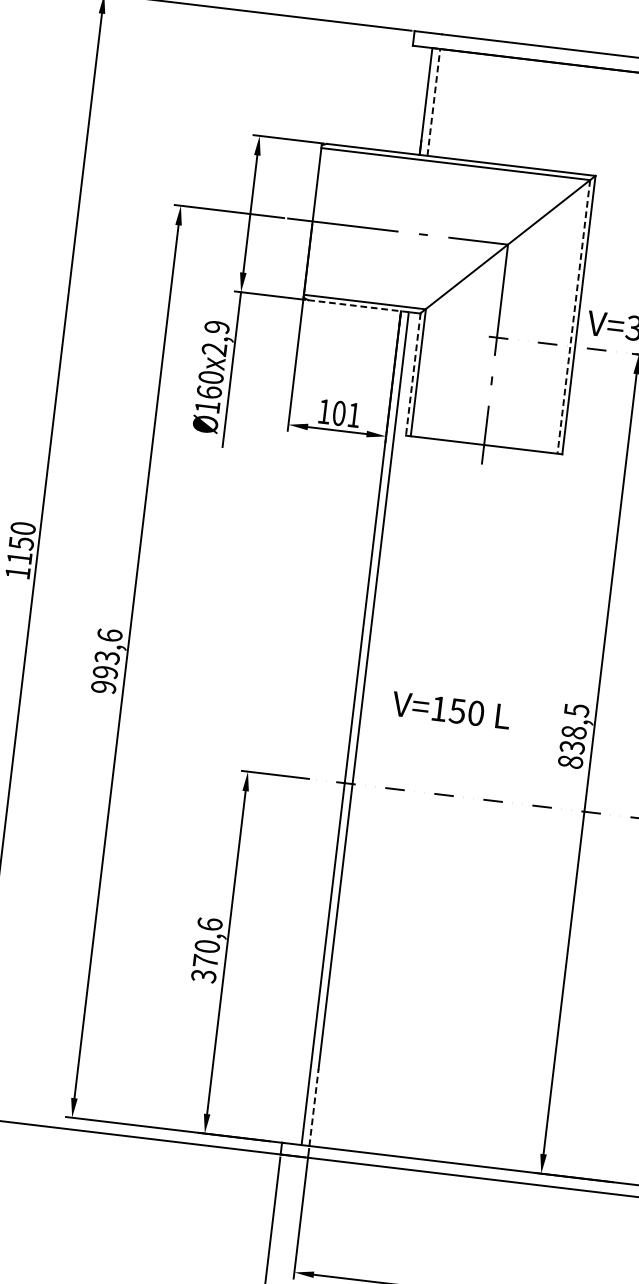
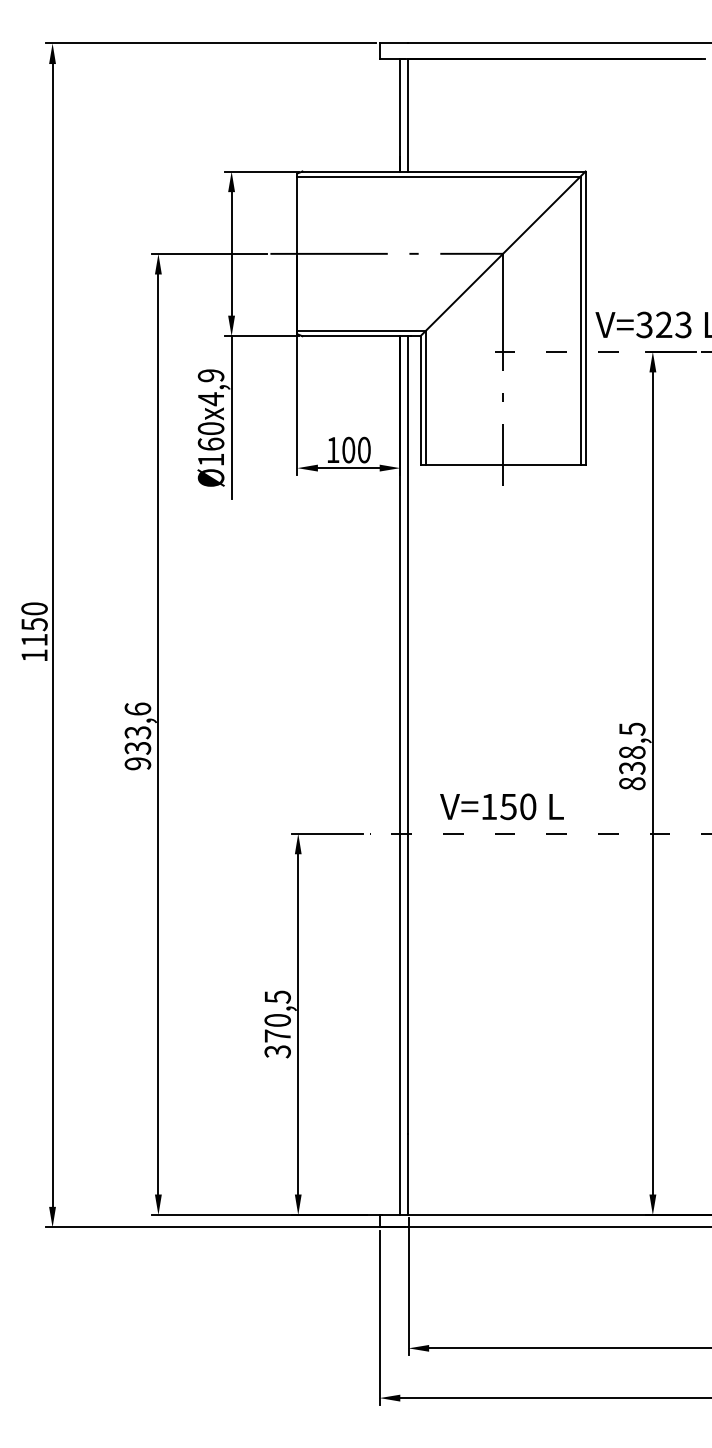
line: (433, 101) -> (408, 114), dashed -> solid
line: (359, 306) -> (356, 336), dashed -> solid
line: (573, 317) -> (580, 321), dashed -> solid
text: (213, 349) -> (210, 399), Ø160x2,9 -> Ø160x4,9
line: (412, 374) -> (420, 400), dashed -> solid
text: (354, 414) -> (364, 449), 101 -> 100
text: (105, 671) -> (137, 747), 993,6 -> 933,6
text: (450, 710) -> (501, 806), moved
text: (209, 923) -> (277, 996), 370,6 -> 370,5
line: (314, 1107) -> (408, 1174), dashed -> solid

